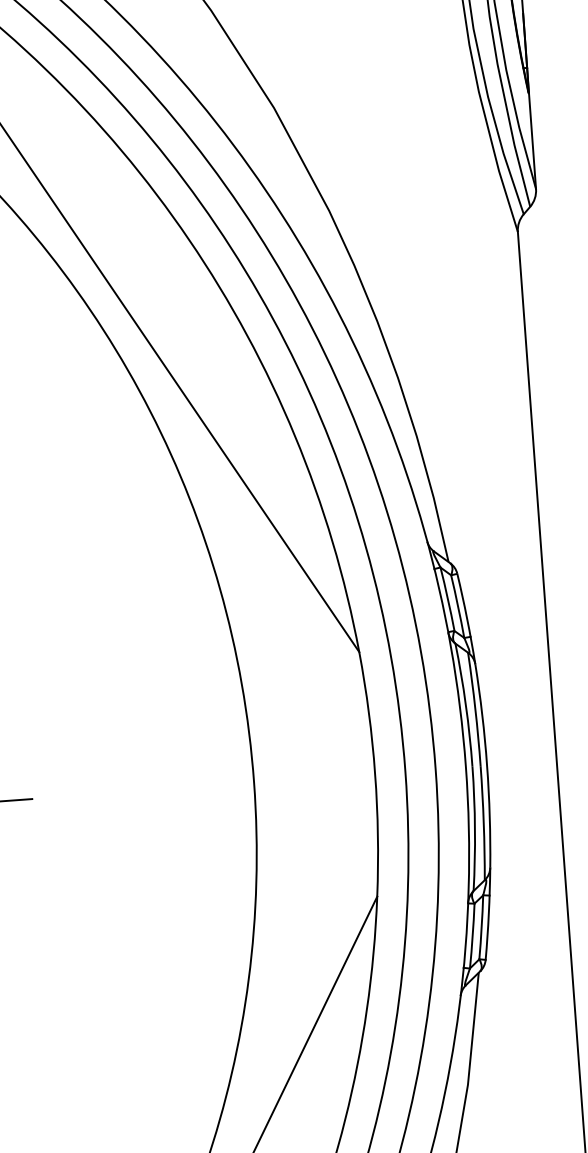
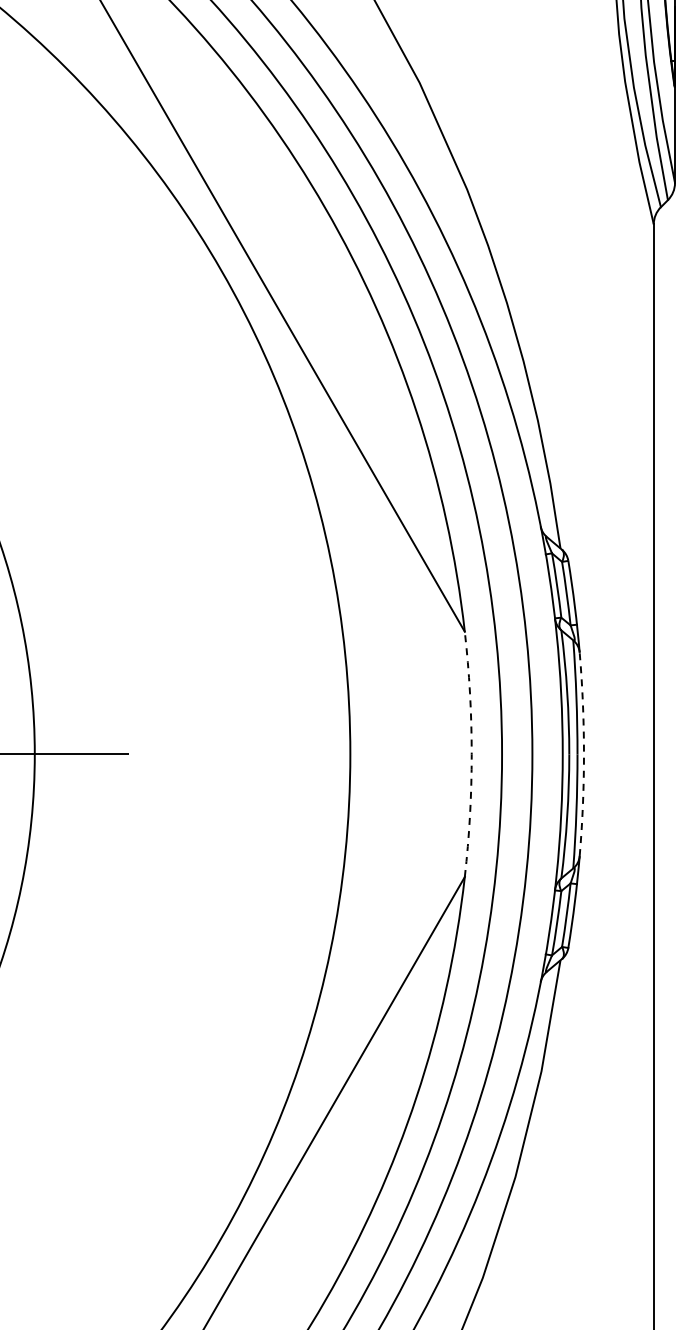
arc: (486, 765) -> (583, 754), solid -> dashed
arc: (374, 774) -> (471, 754), solid -> dashed

